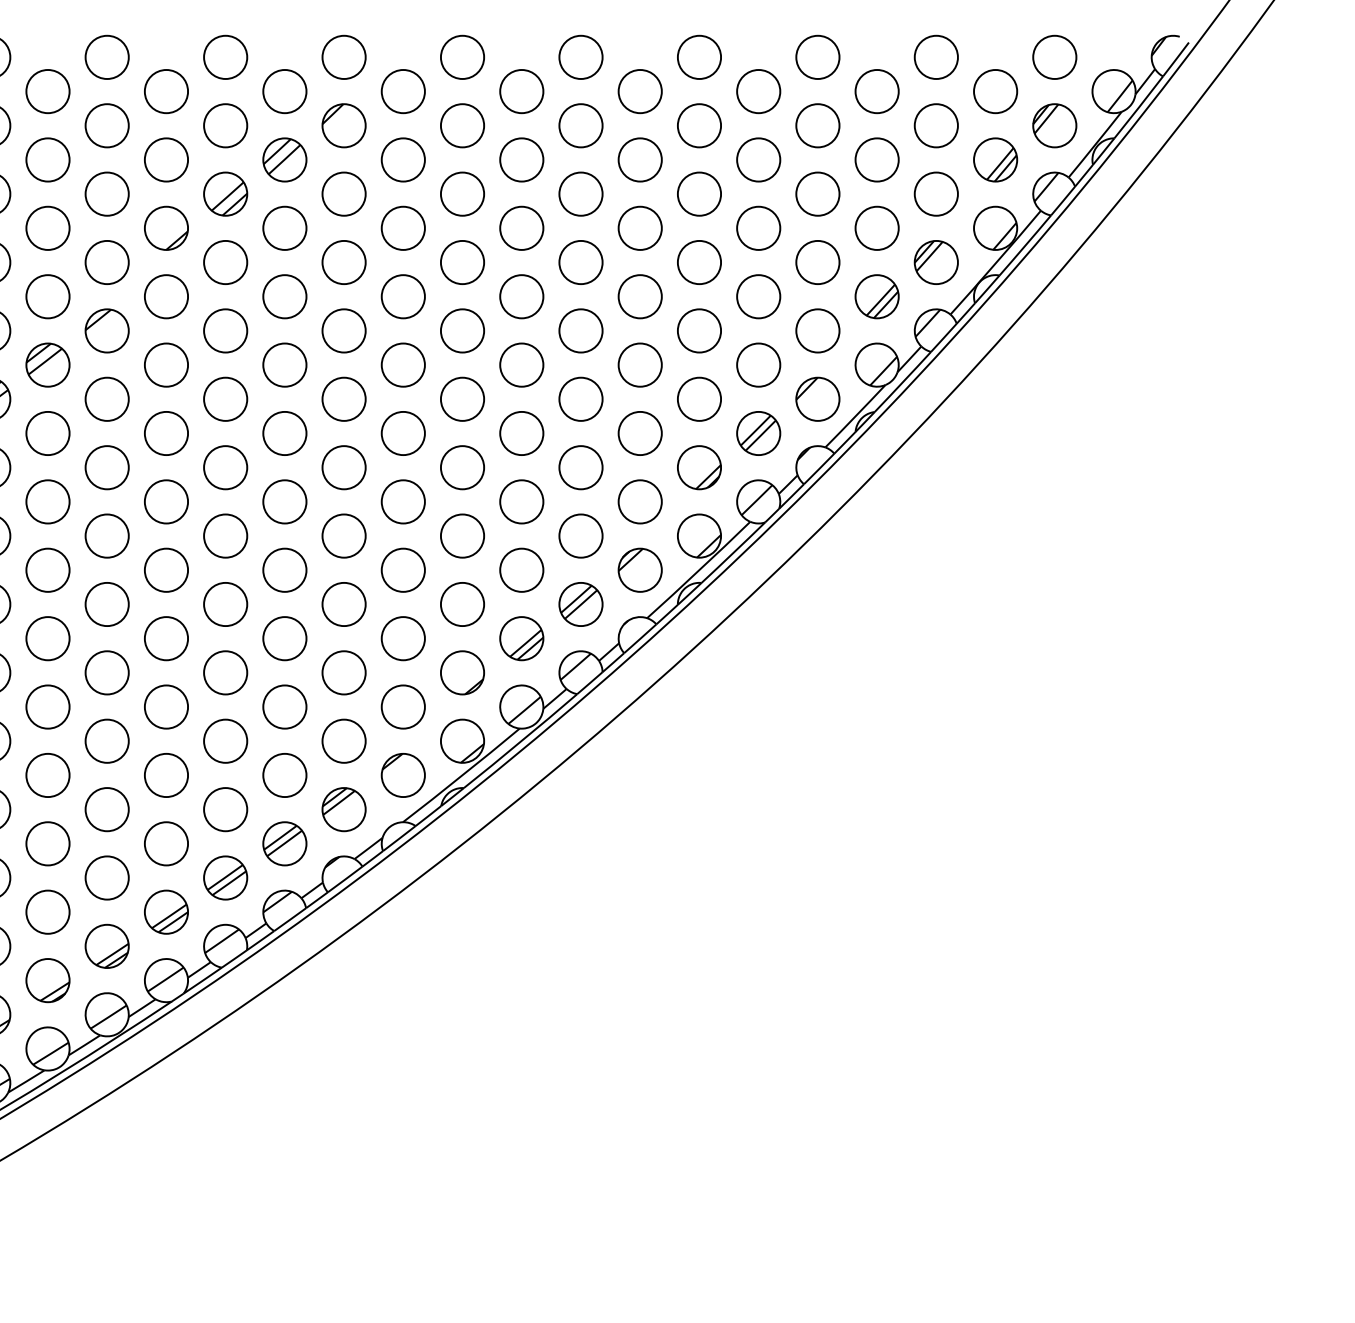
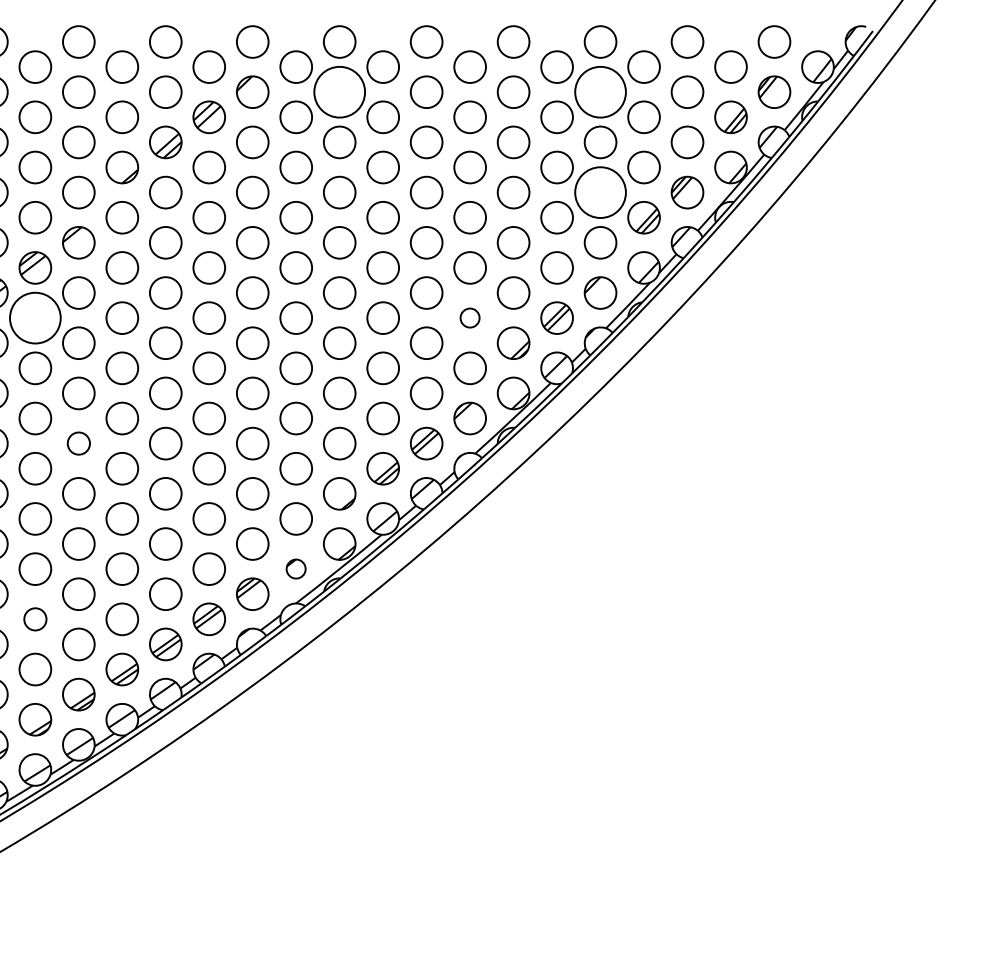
circle: (462, 126) -> (339, 92), size x1.6
circle: (817, 126) -> (600, 92), size x1.6
circle: (817, 262) -> (600, 192), size x1.6
circle: (48, 432) -> (35, 317), size x1.6
circle: (639, 432) -> (469, 317), size x0.6
circle: (106, 604) -> (78, 443), size x0.7
part: (402, 774) -> (295, 568), size x0.6
circle: (48, 844) -> (35, 619), size x0.7

